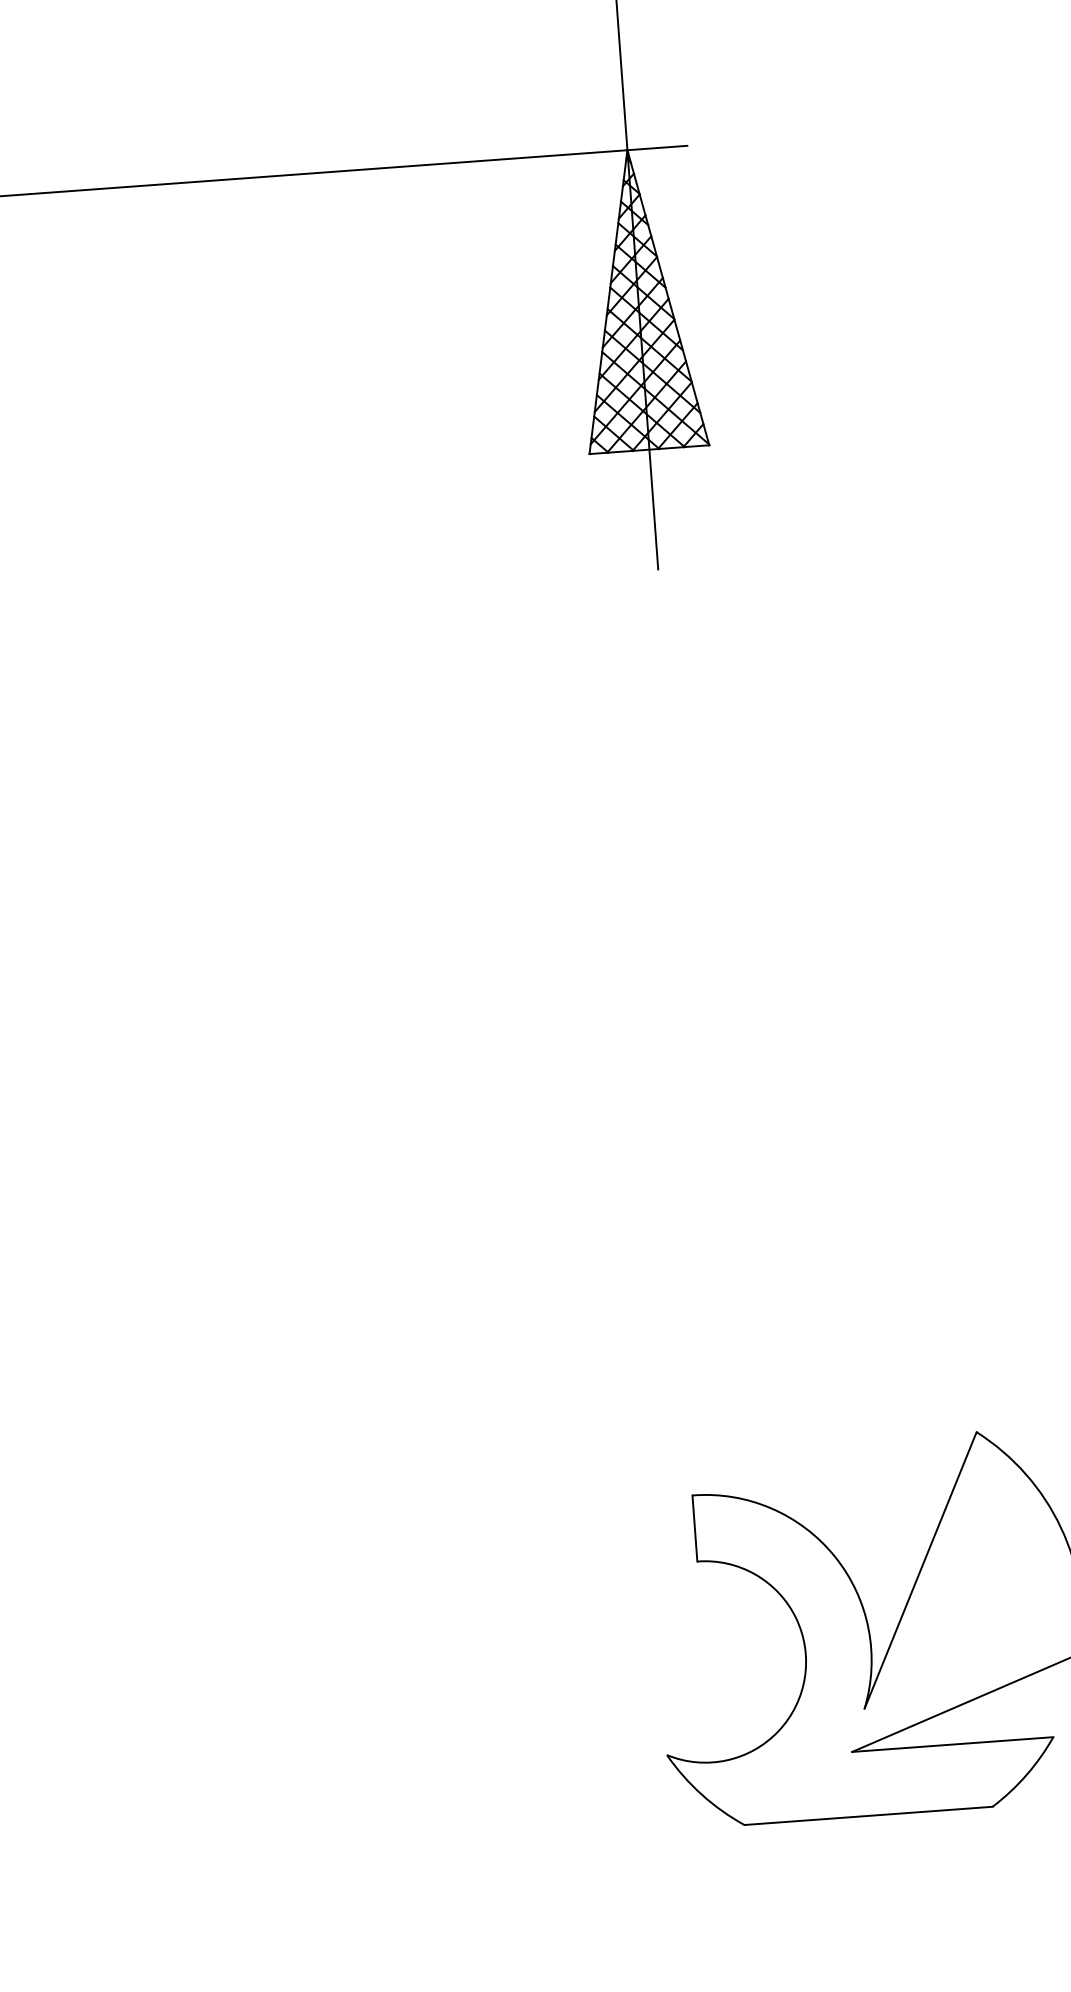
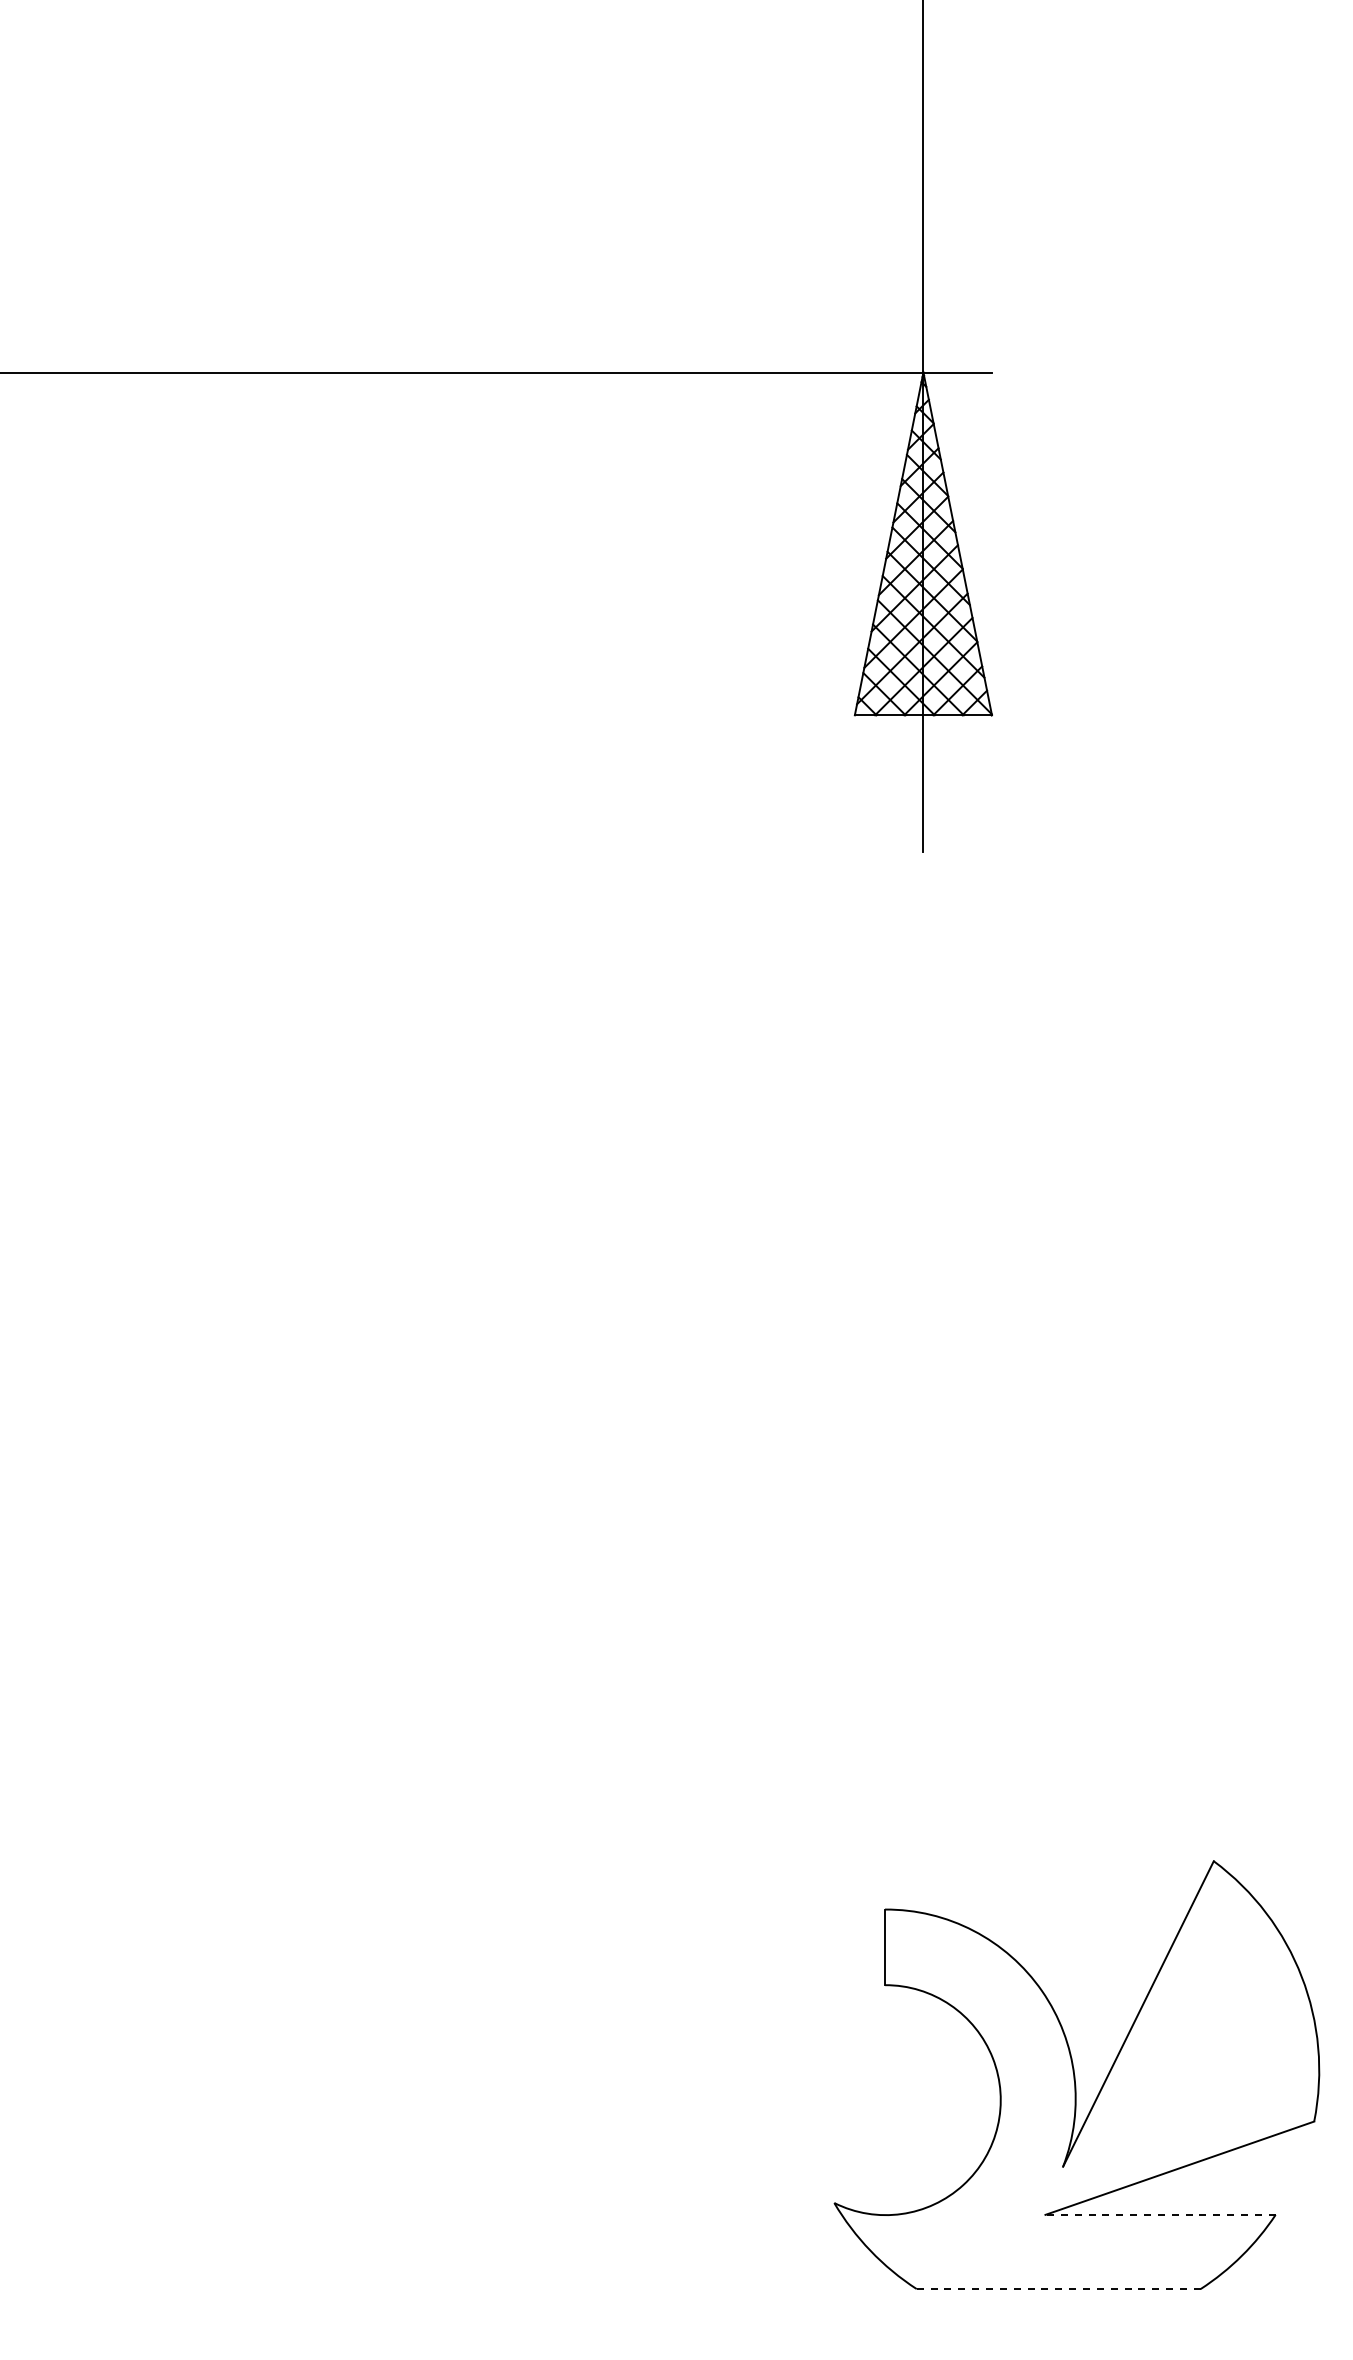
line: (952, 1744) -> (1160, 2214), solid -> dashed
line: (868, 1816) -> (1058, 2289), solid -> dashed

